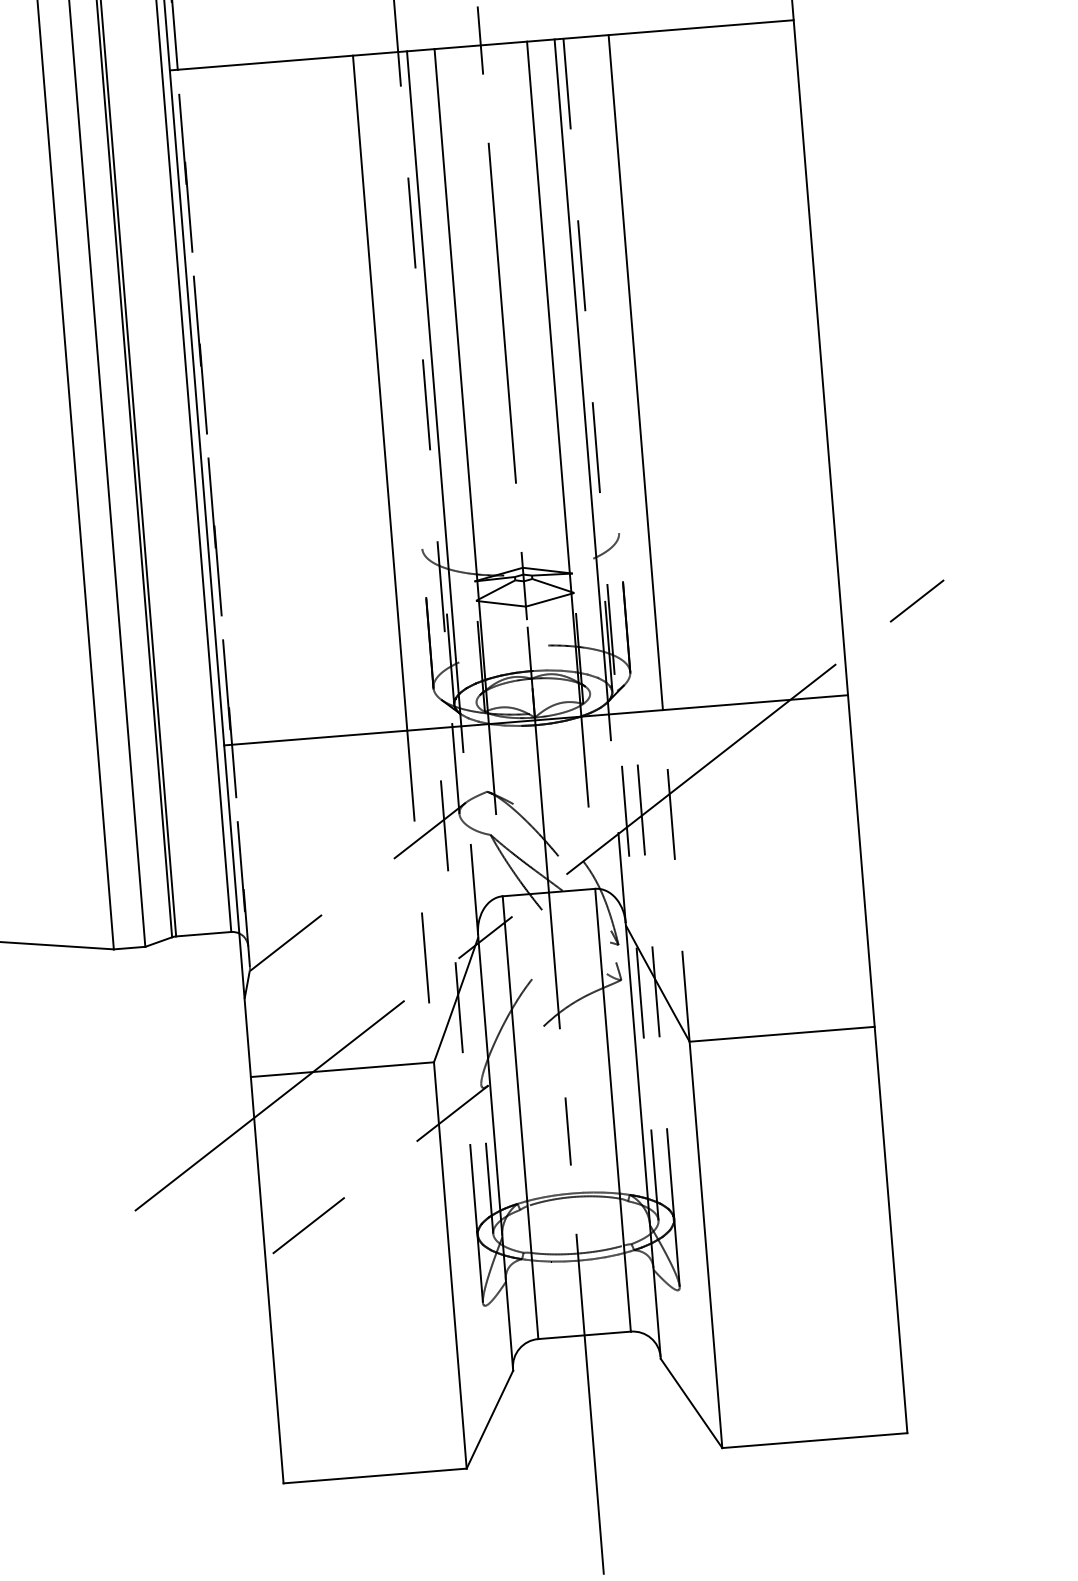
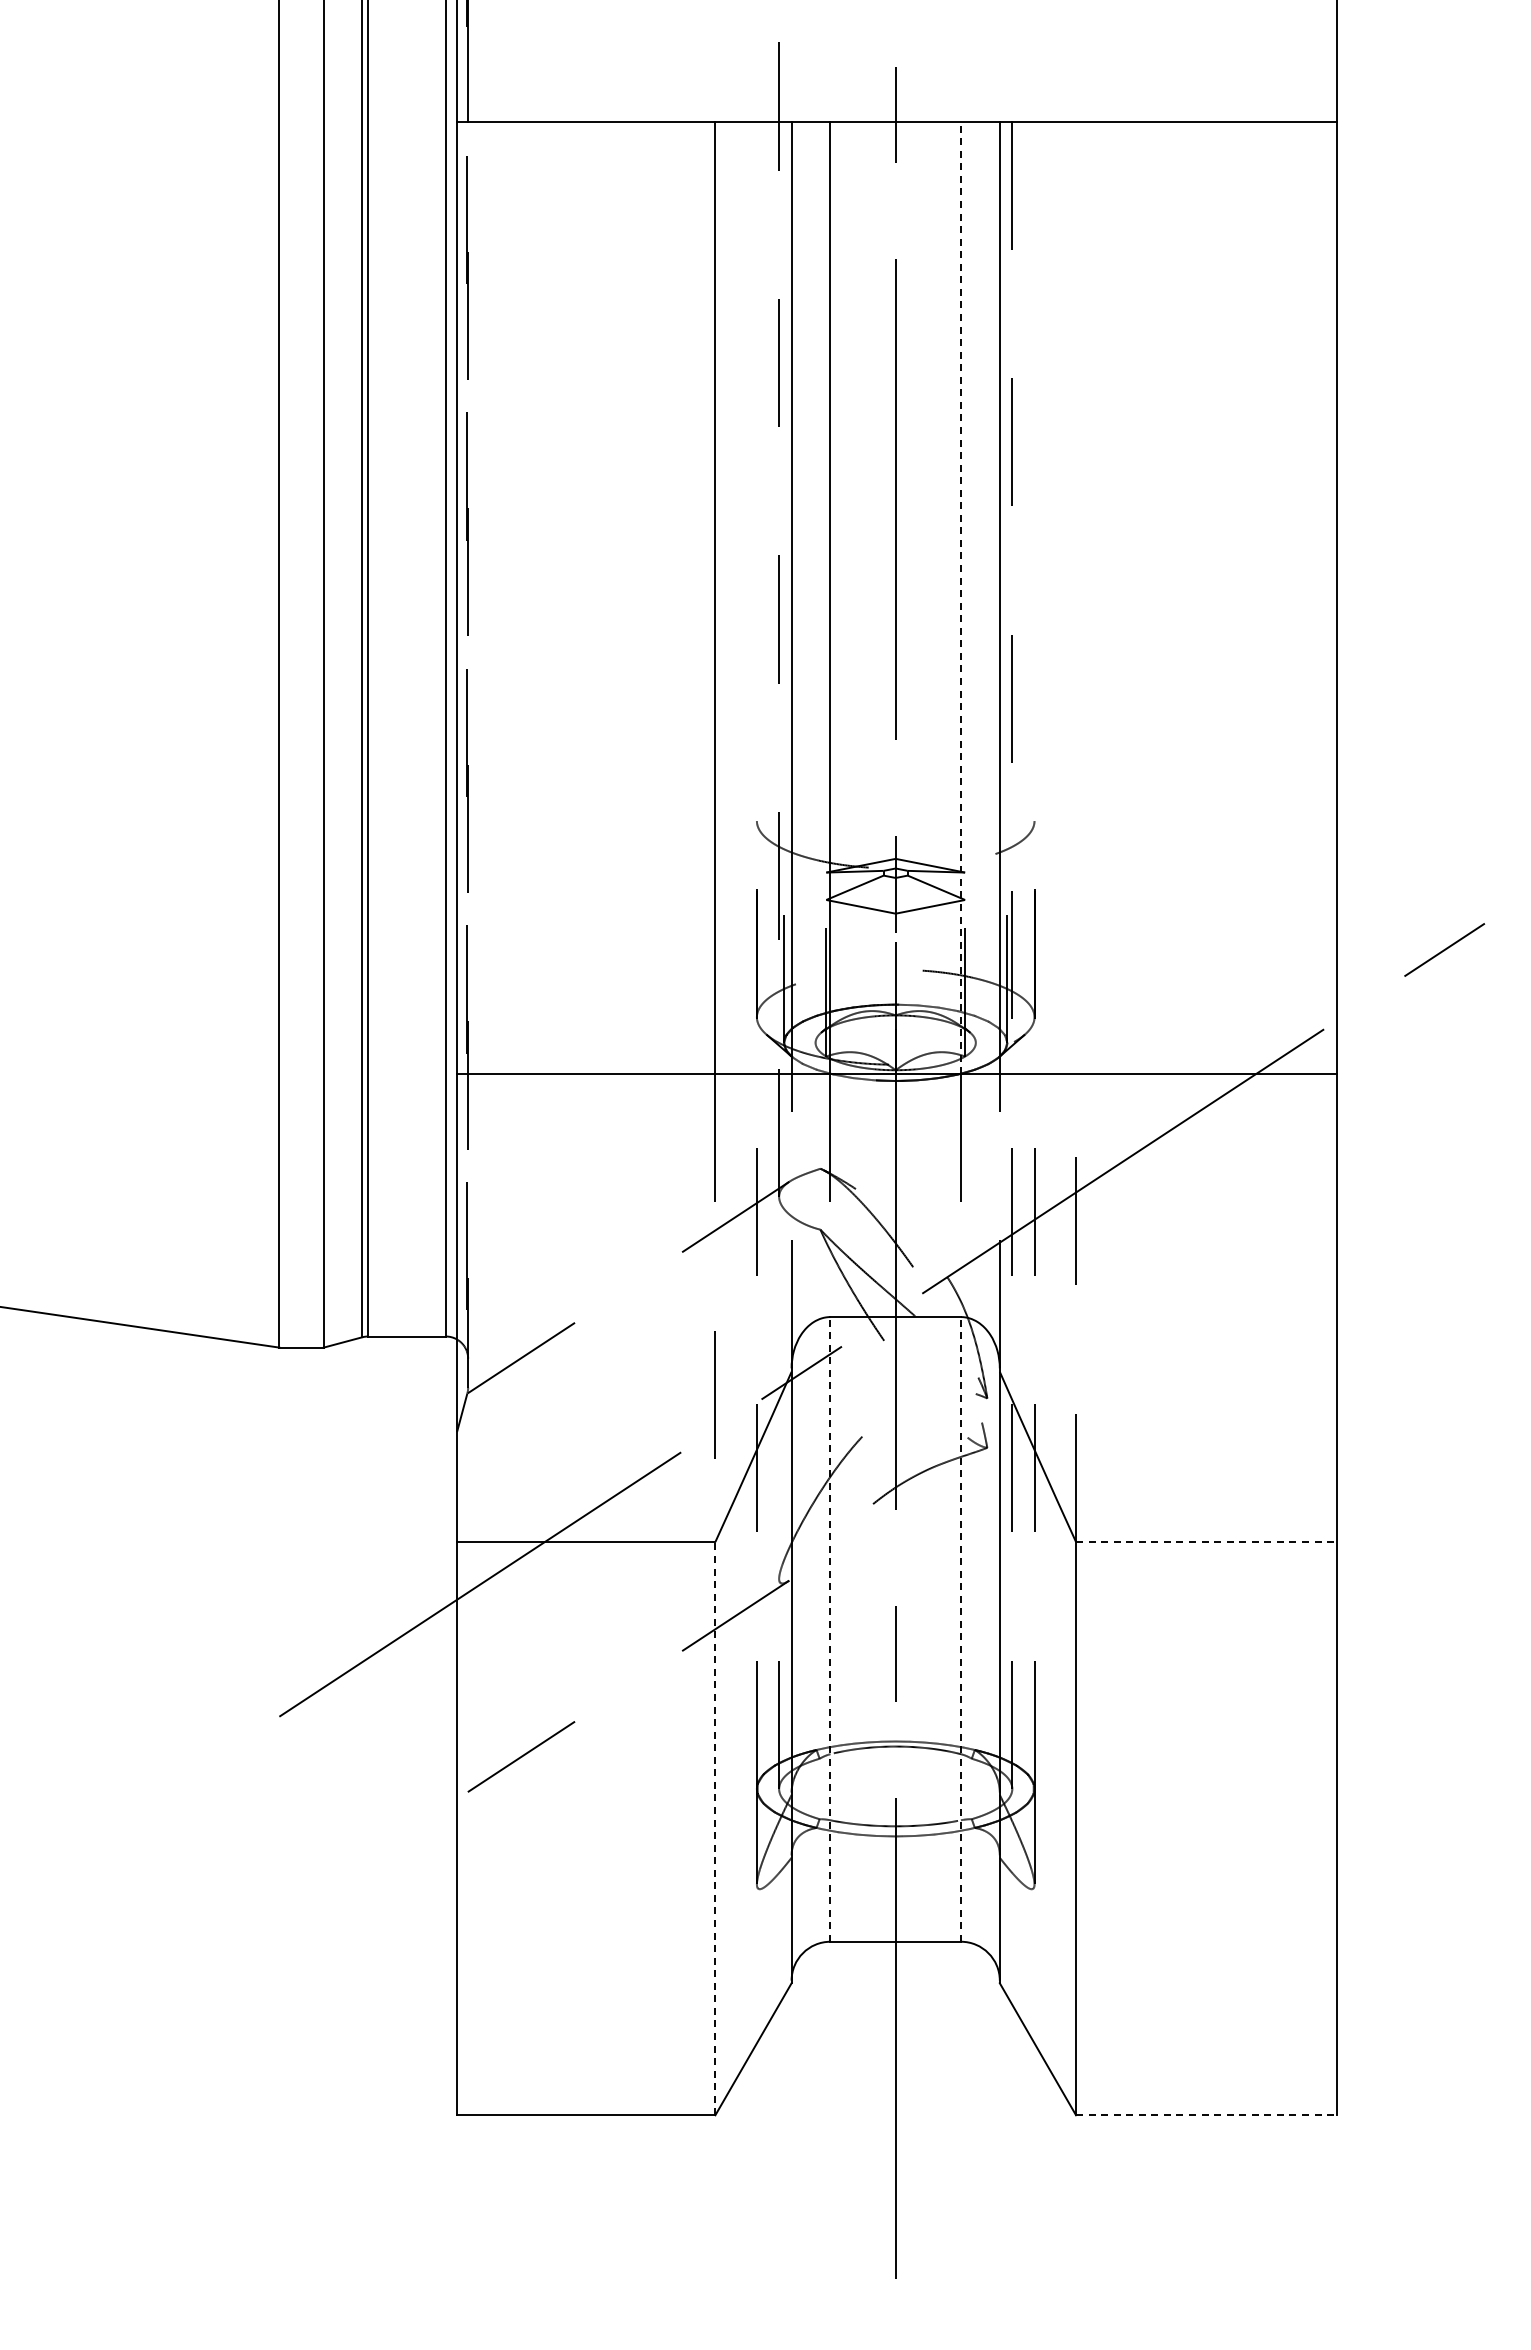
line: (636, 372) -> (1076, 597), removed
line: (553, 378) -> (960, 597), solid -> dashed
line: (782, 1034) -> (1206, 1542), solid -> dashed
line: (612, 1109) -> (960, 1628), solid -> dashed
line: (520, 1117) -> (830, 1628), solid -> dashed
line: (450, 1265) -> (715, 1828), solid -> dashed
line: (814, 1440) -> (1206, 2115), solid -> dashed

